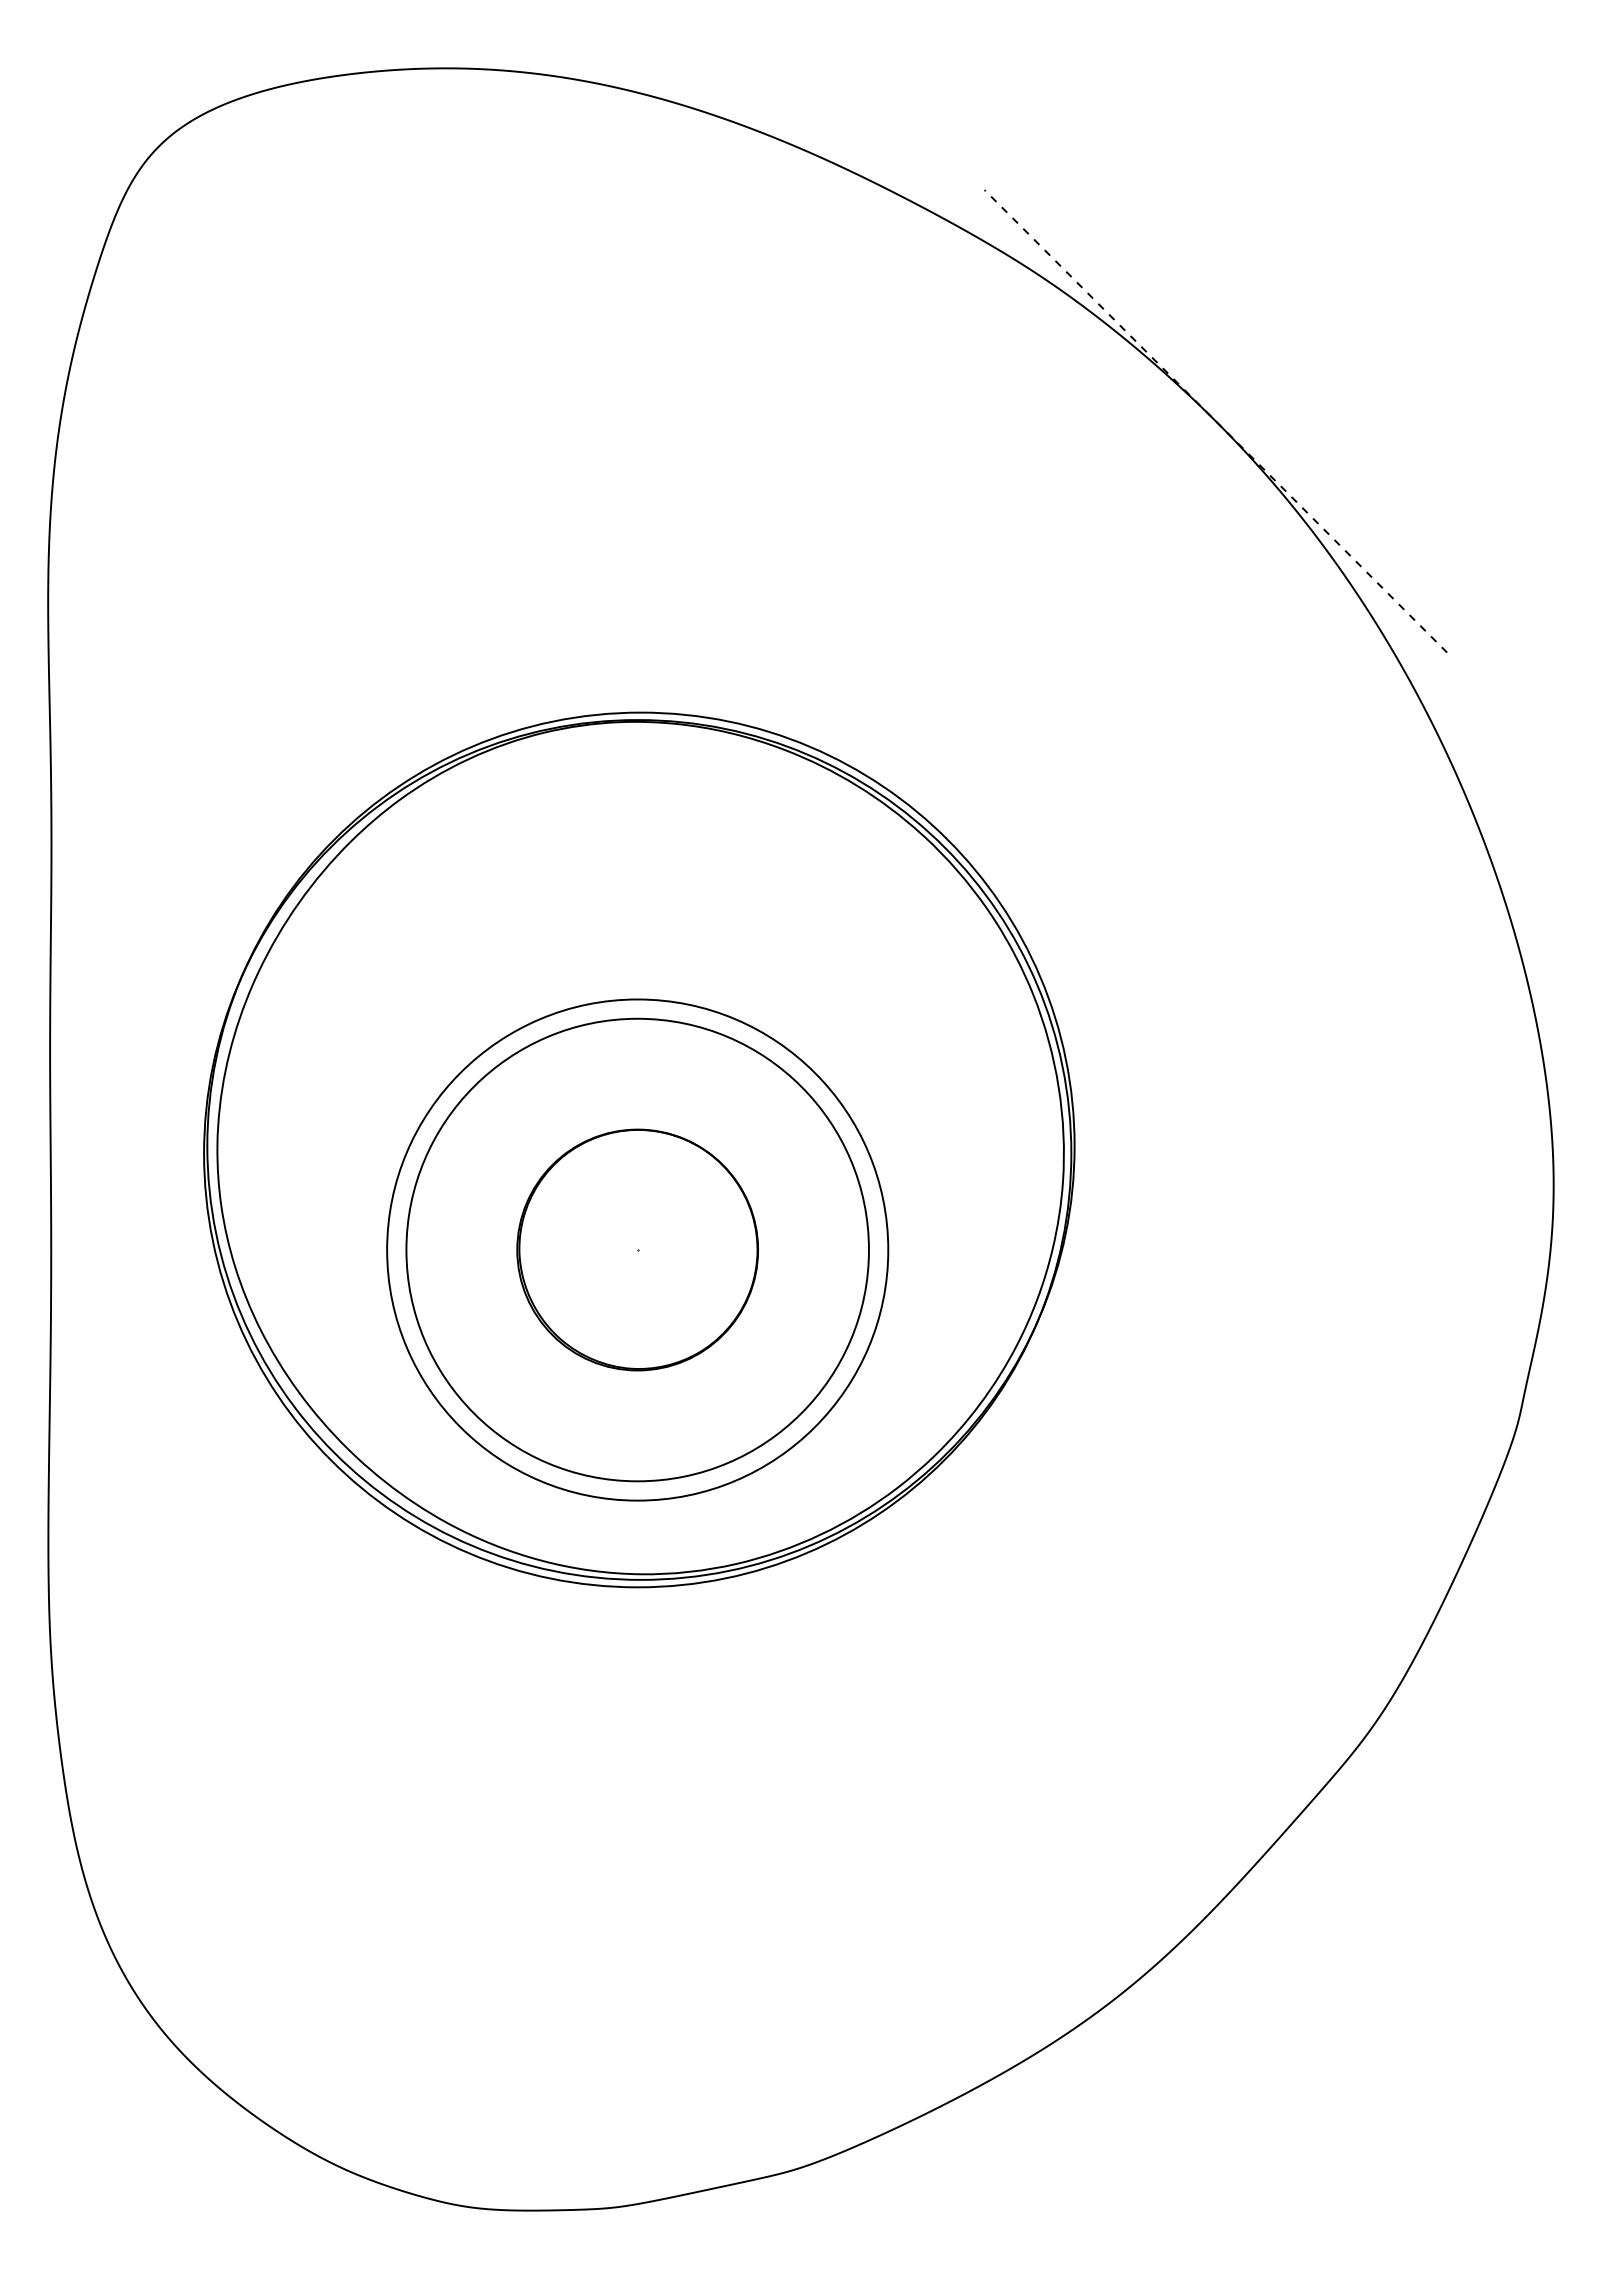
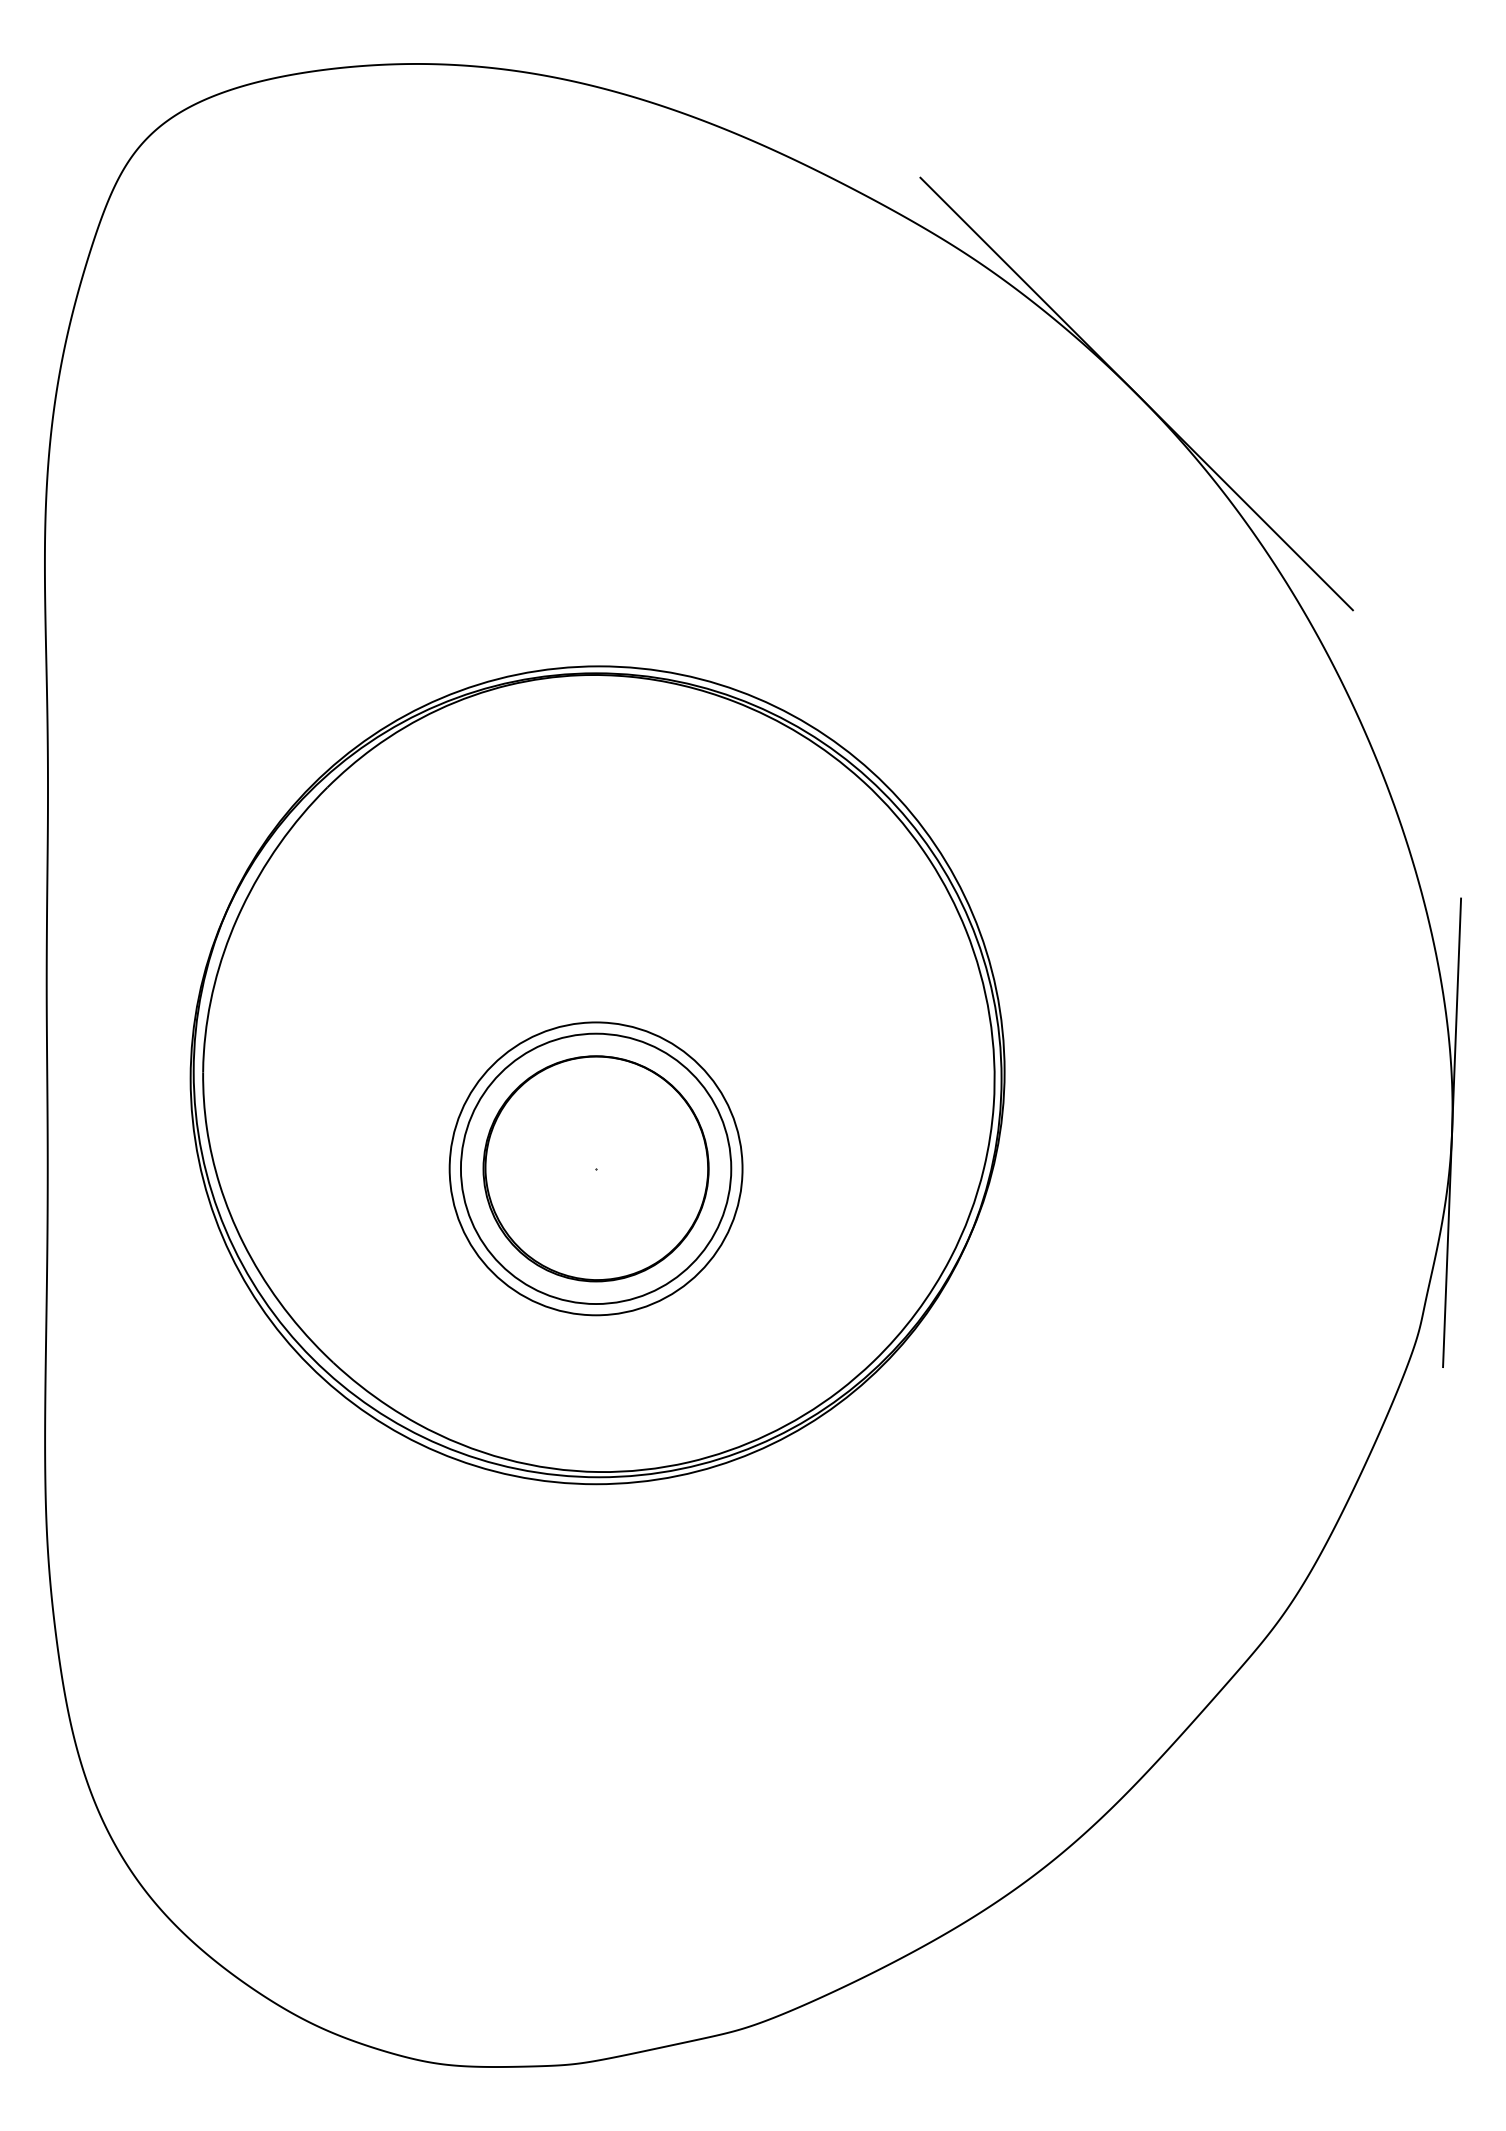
line: (1215, 420) -> (1136, 393), dashed -> solid
line: (1552, 1211) -> (1451, 1132), added
circle: (637, 1249) -> (595, 1168), size x0.62
circle: (637, 1249) -> (595, 1168), size x0.62

